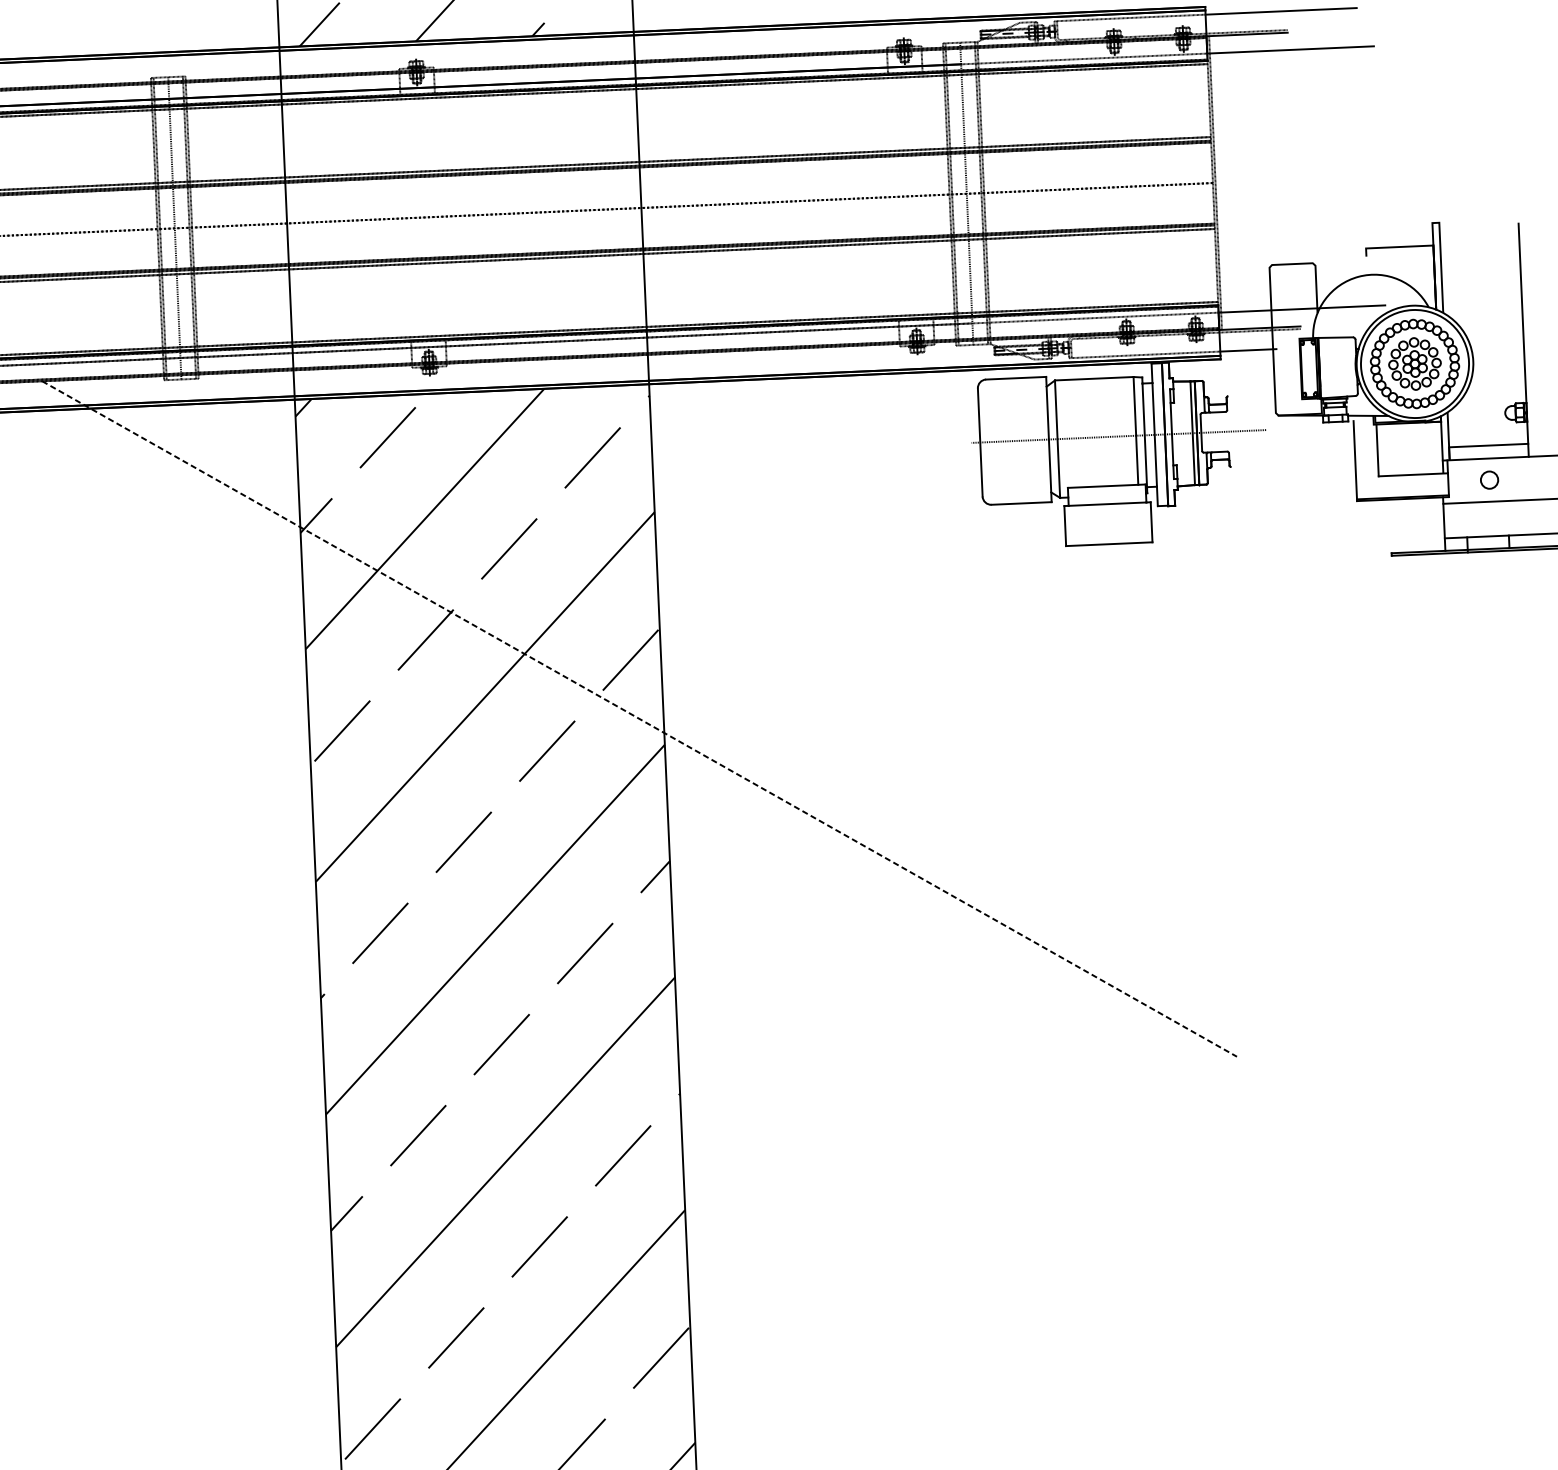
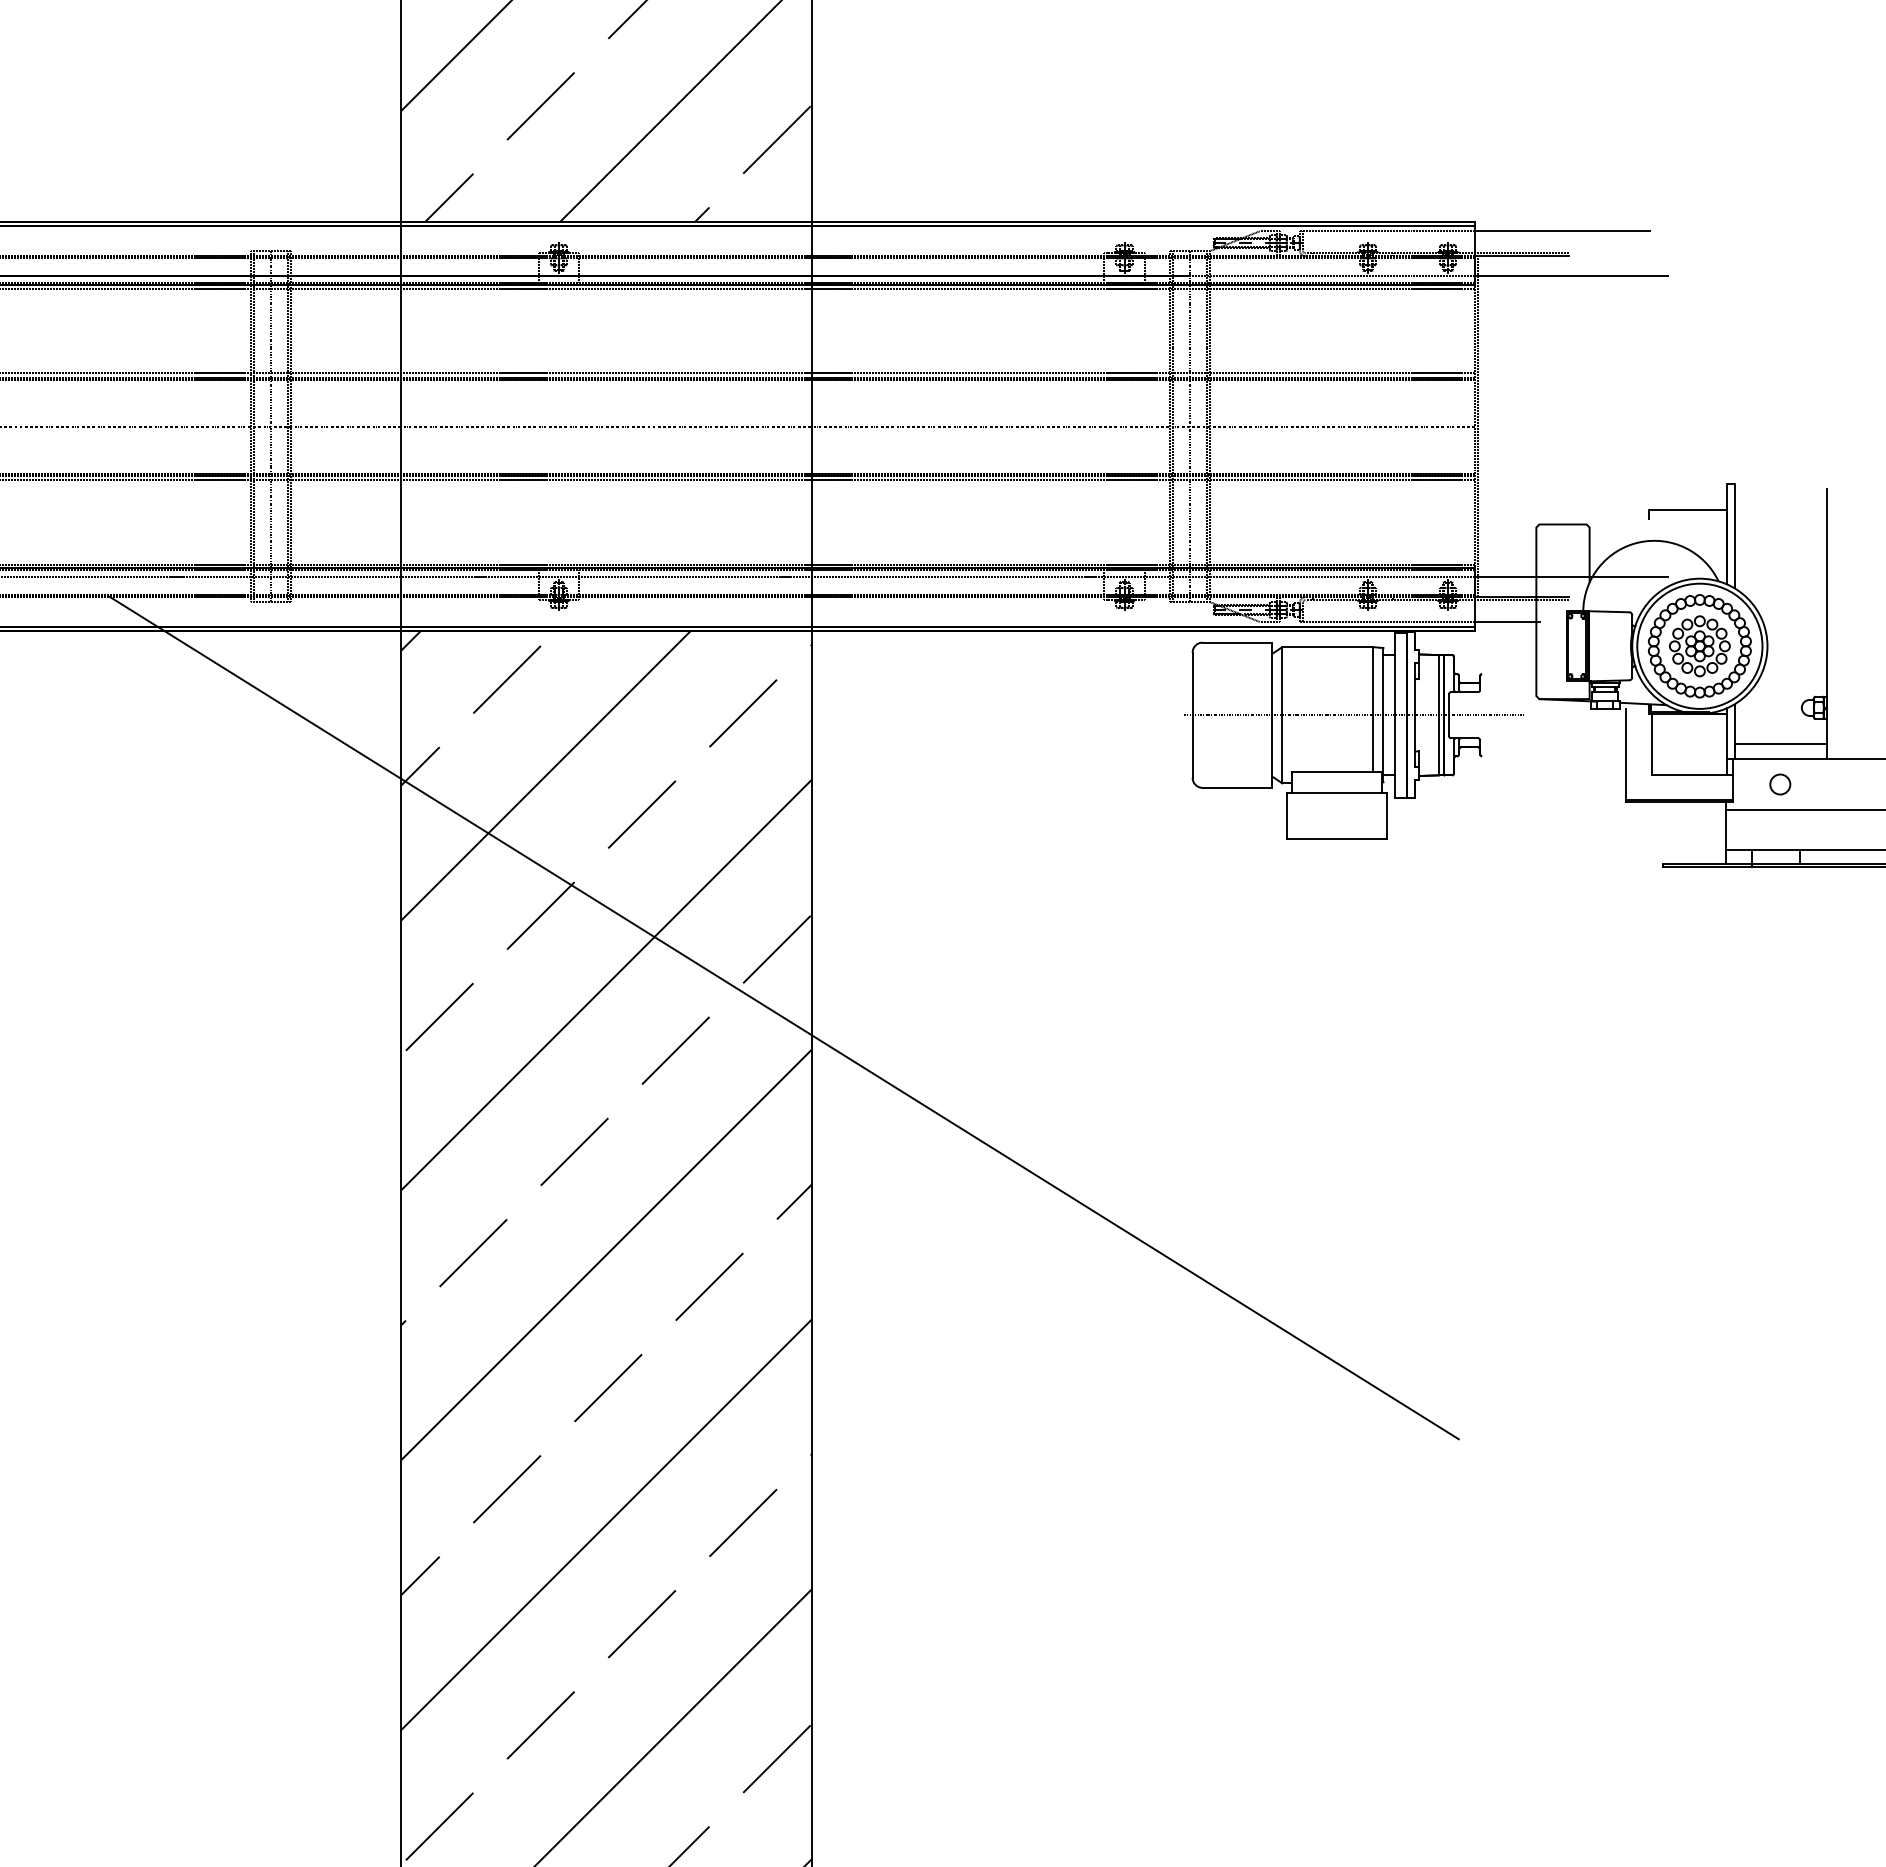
line: (639, 719) -> (784, 1018), dashed -> solid

